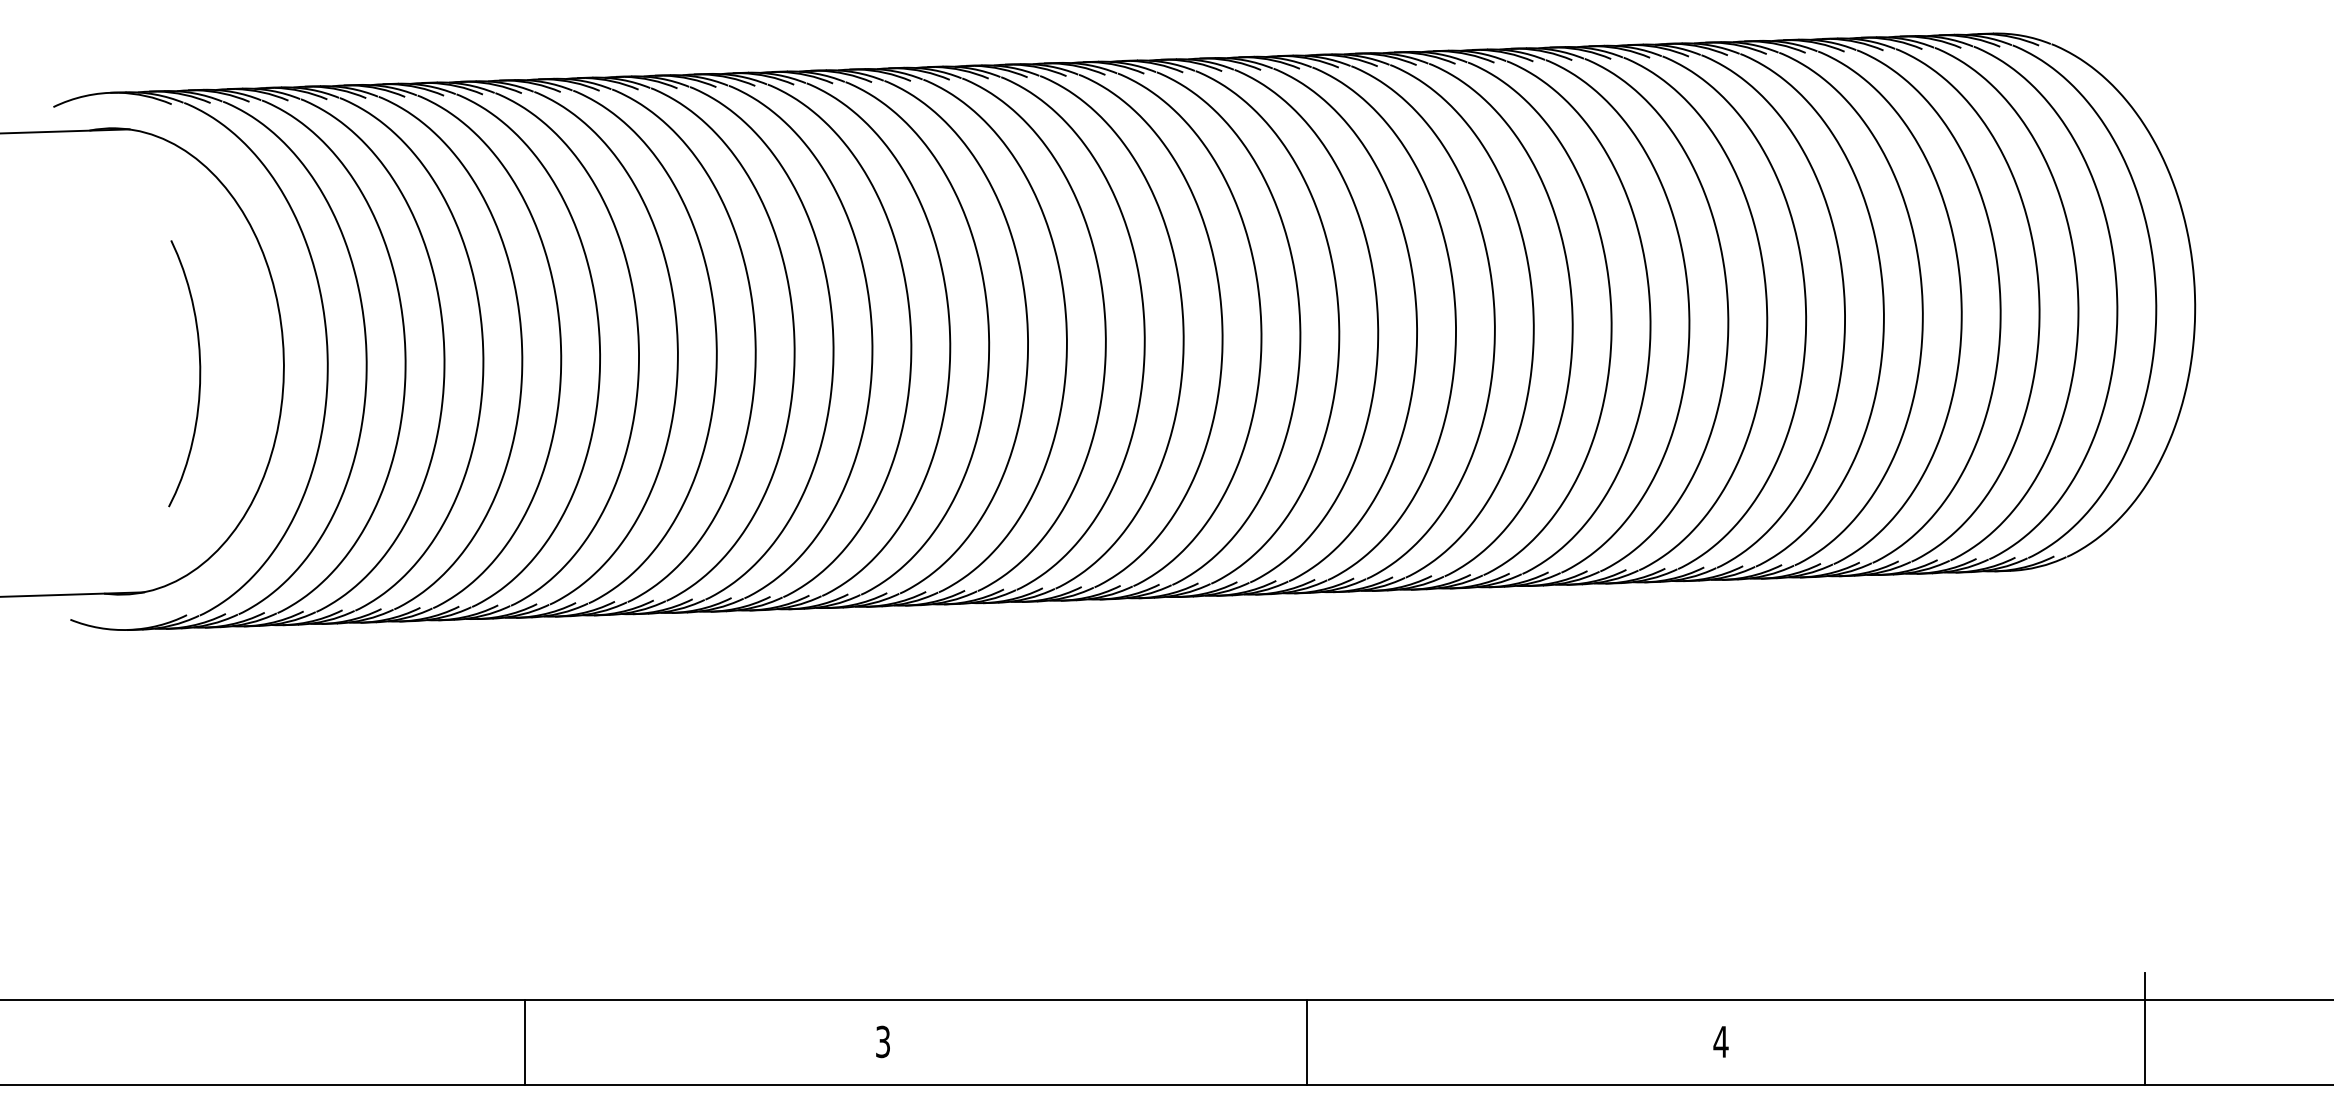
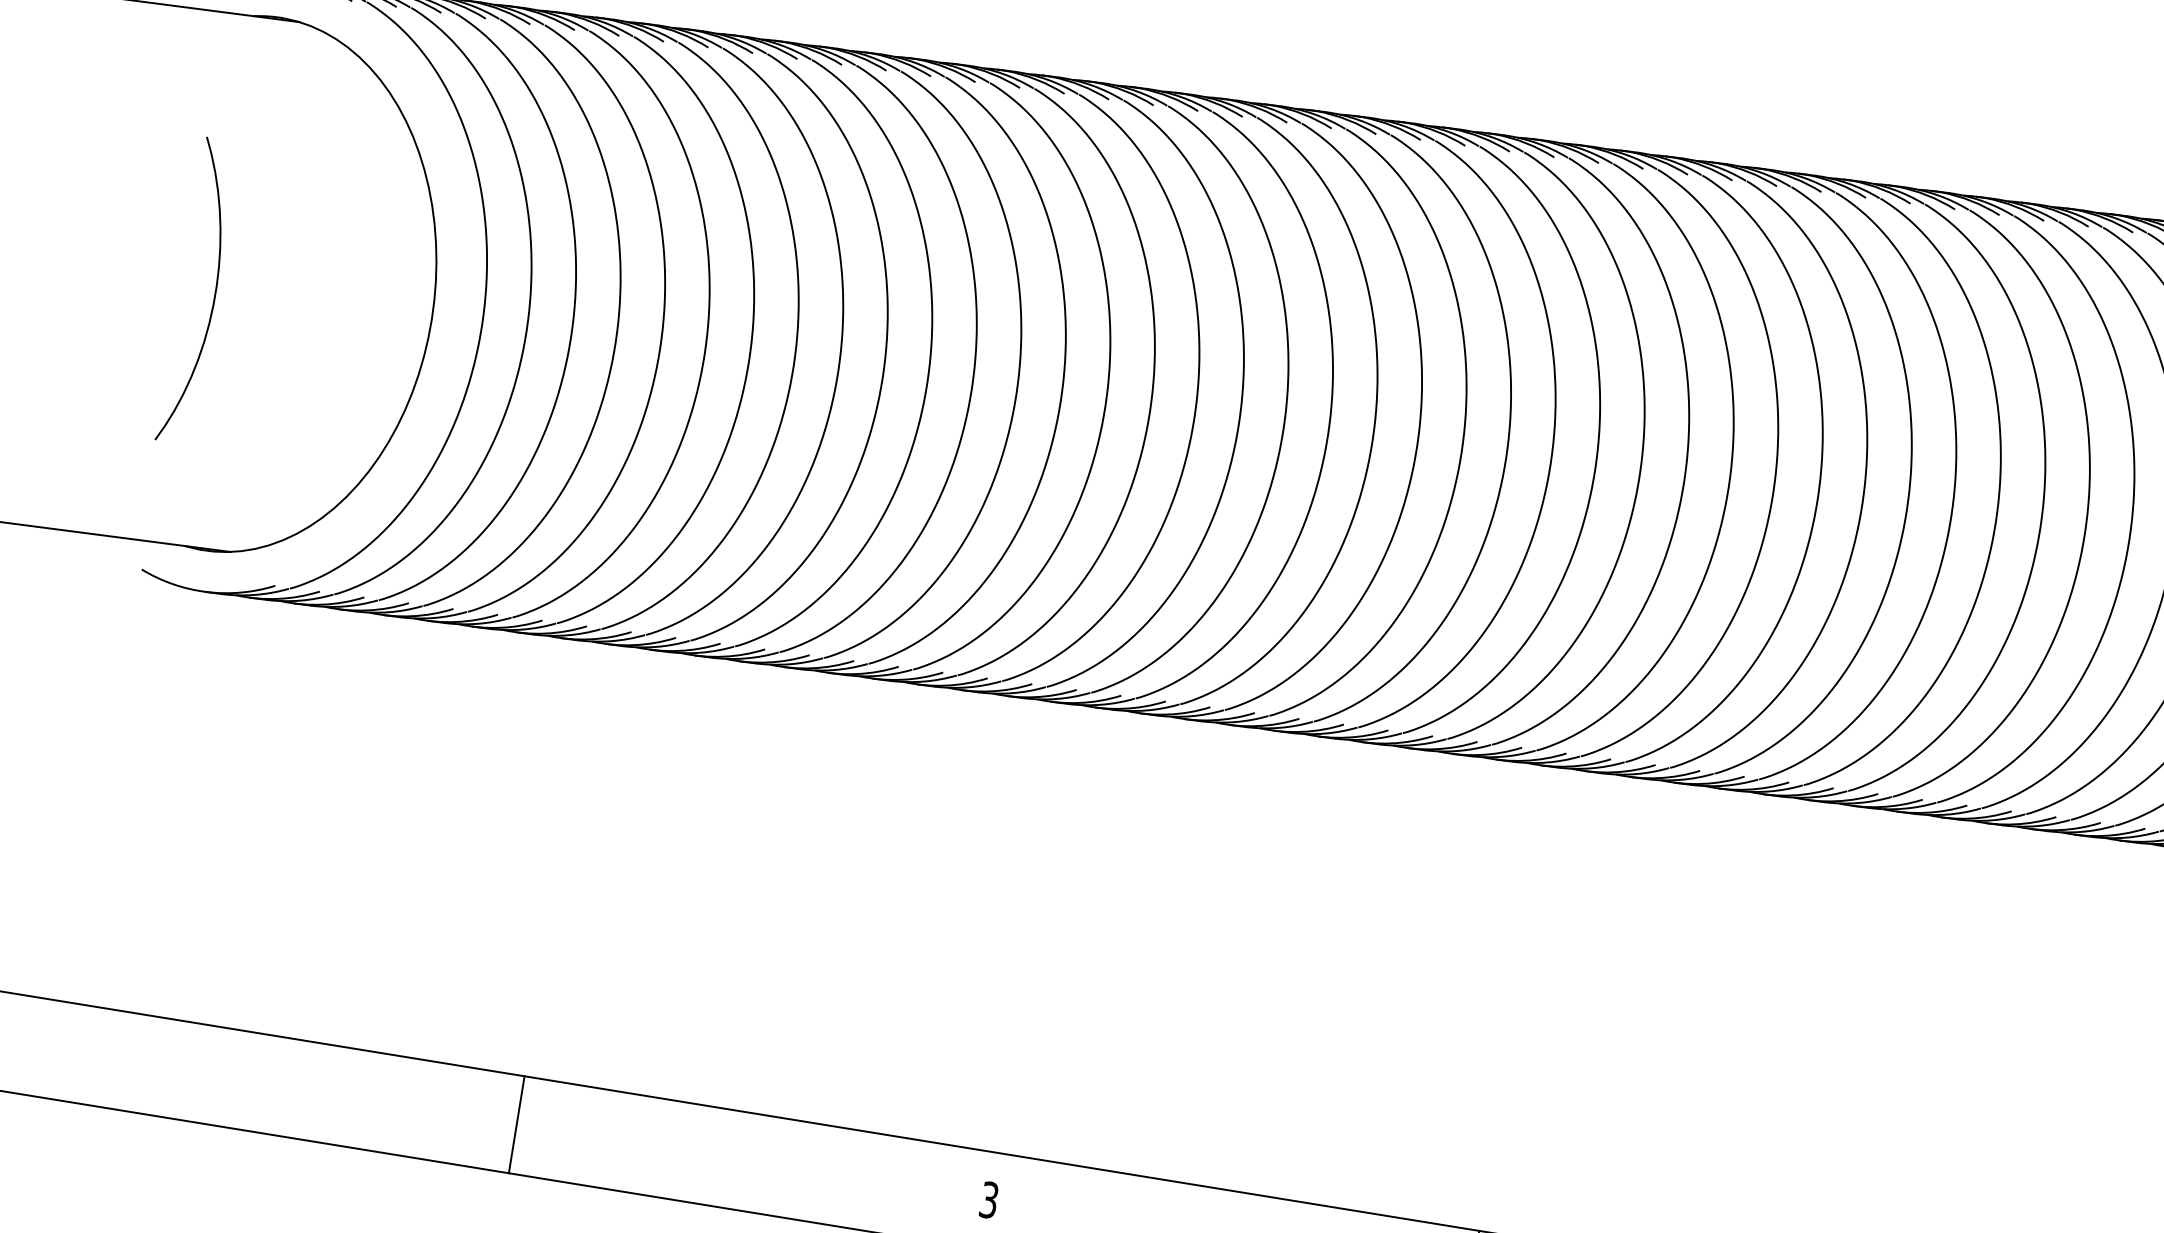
curve: (199, 373) -> (214, 293), moved
line: (525, 1042) -> (517, 1124), moved

